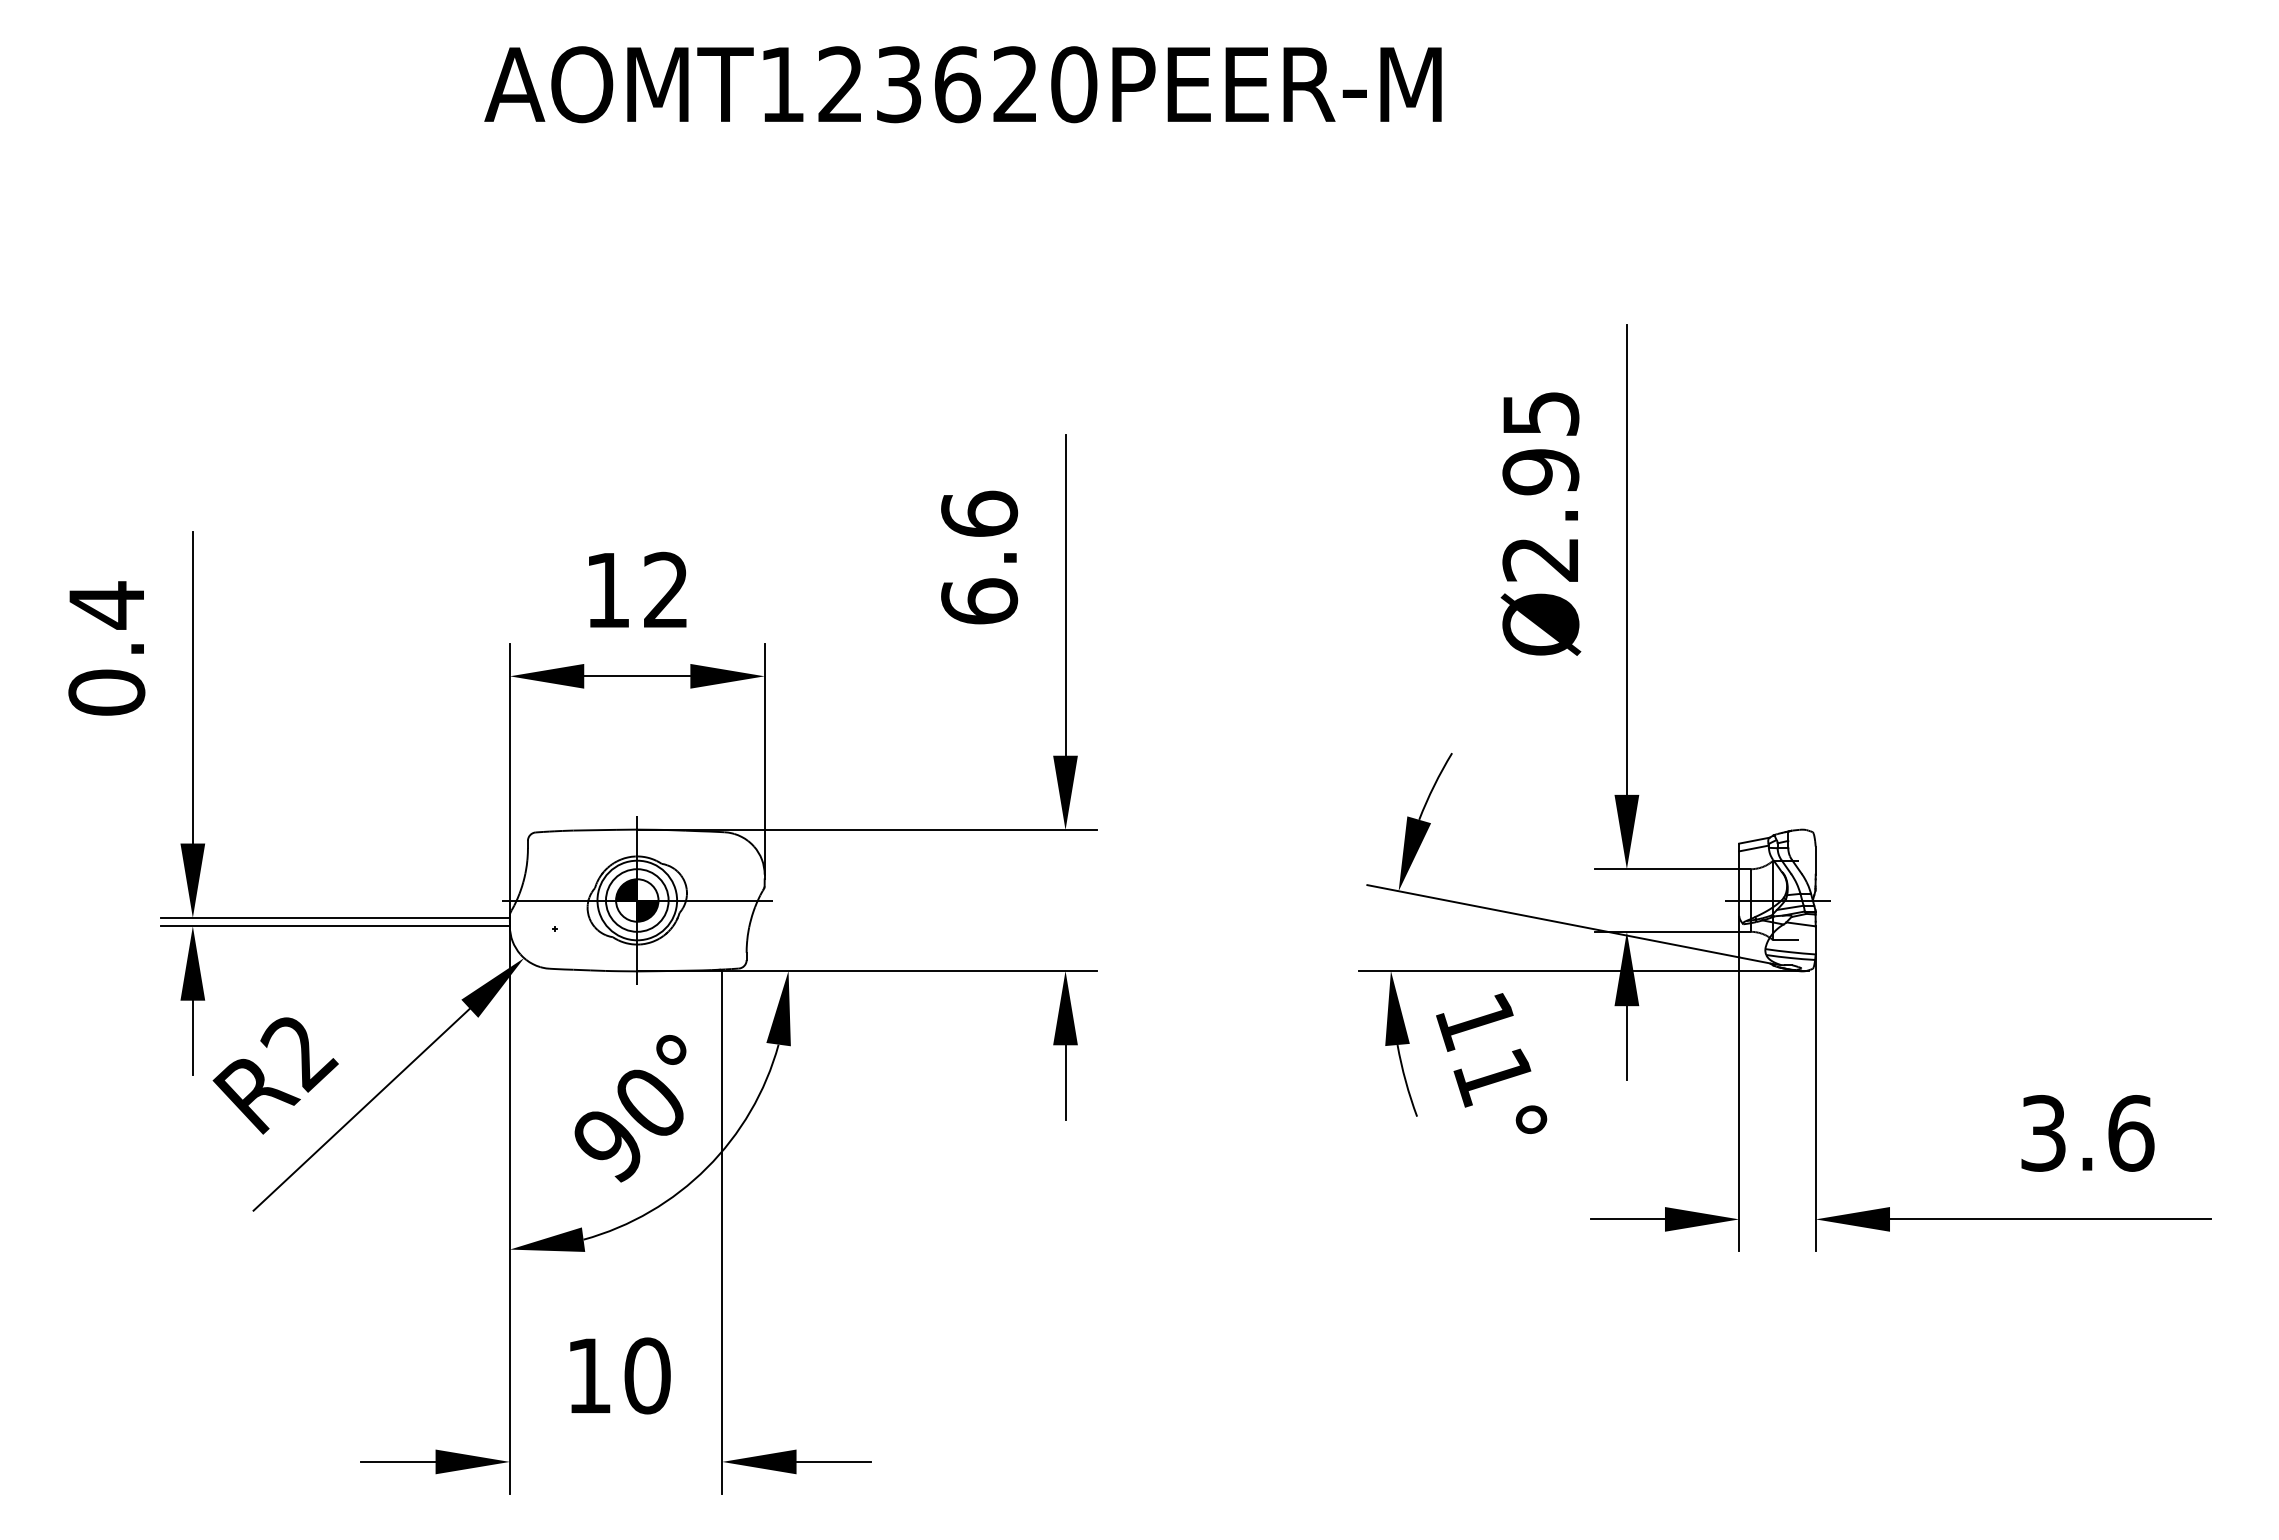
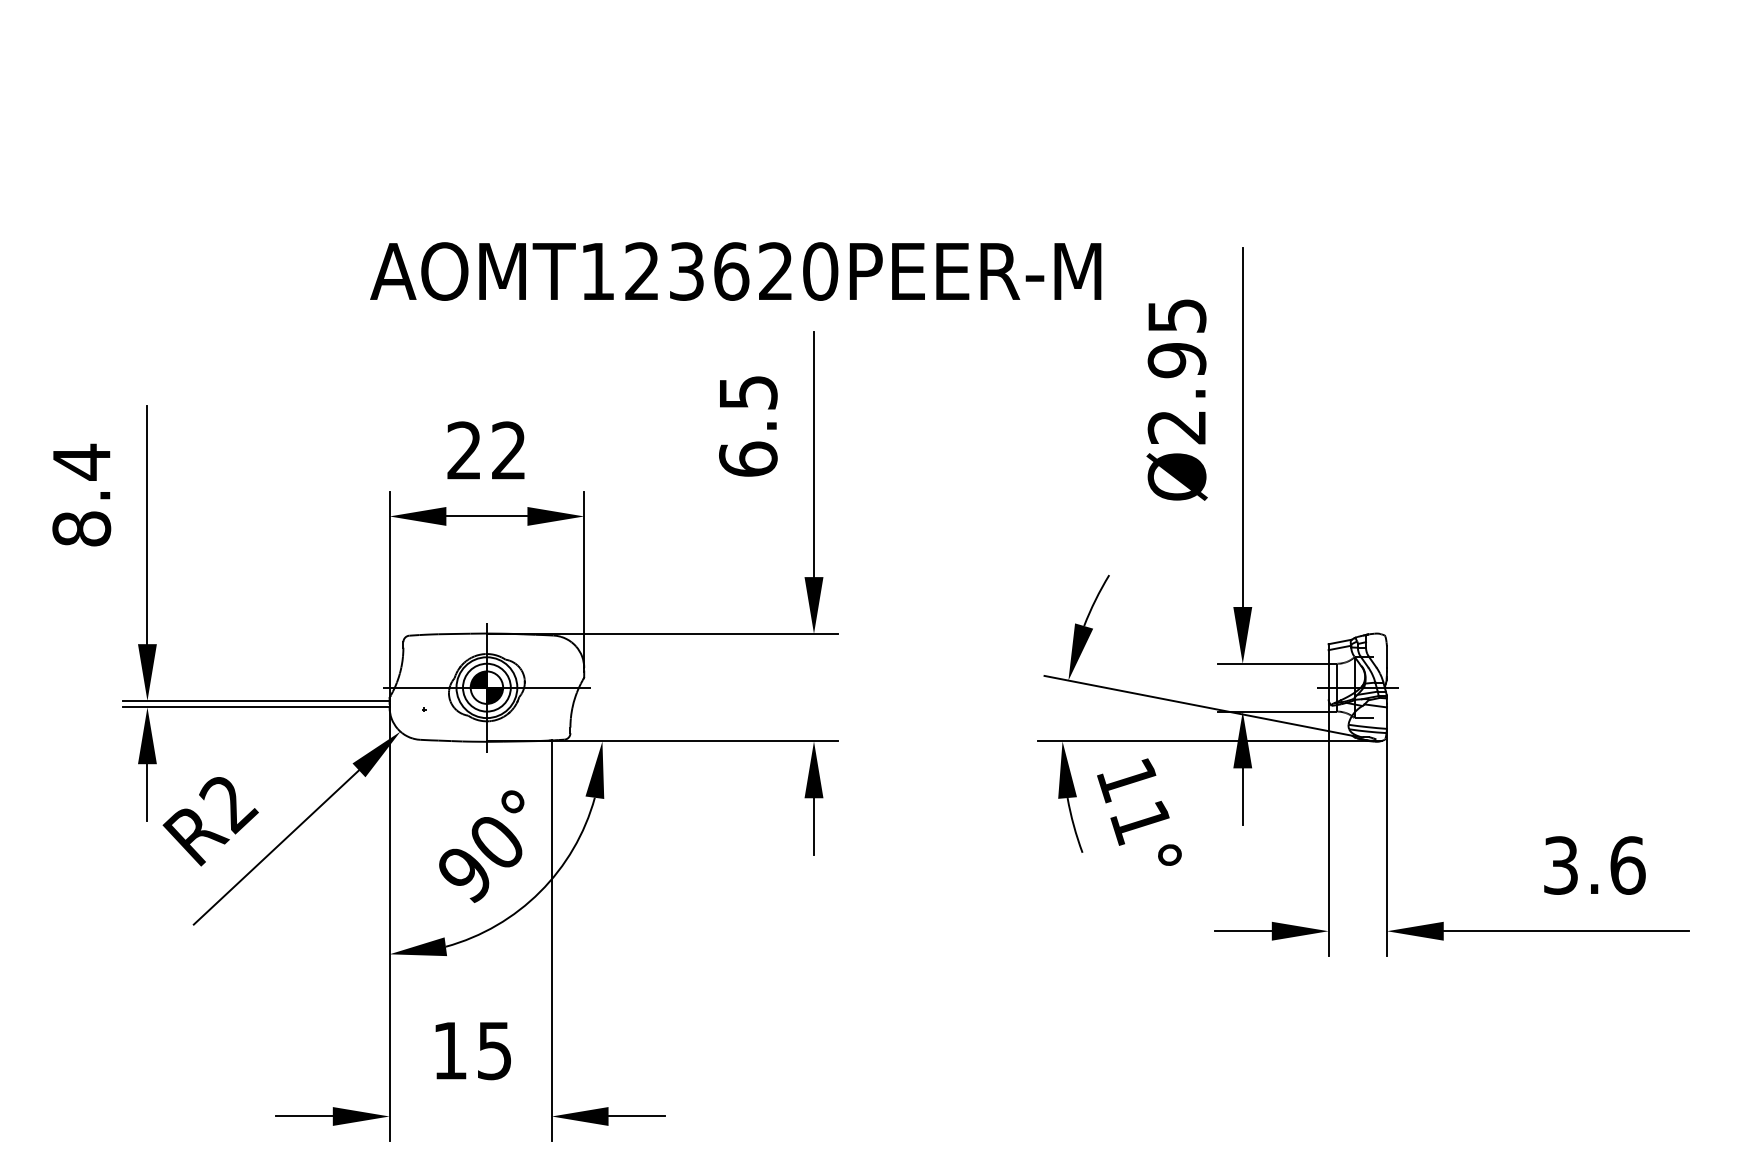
text: (962, 84) -> (735, 271), moved
text: (979, 513) -> (748, 392), 6.6 -> 6.5
text: (606, 589) -> (463, 450), 12 -> 22
text: (106, 692) -> (81, 528), 0.4 -> 8.4
text: (647, 1375) -> (494, 1050), 10 -> 15

